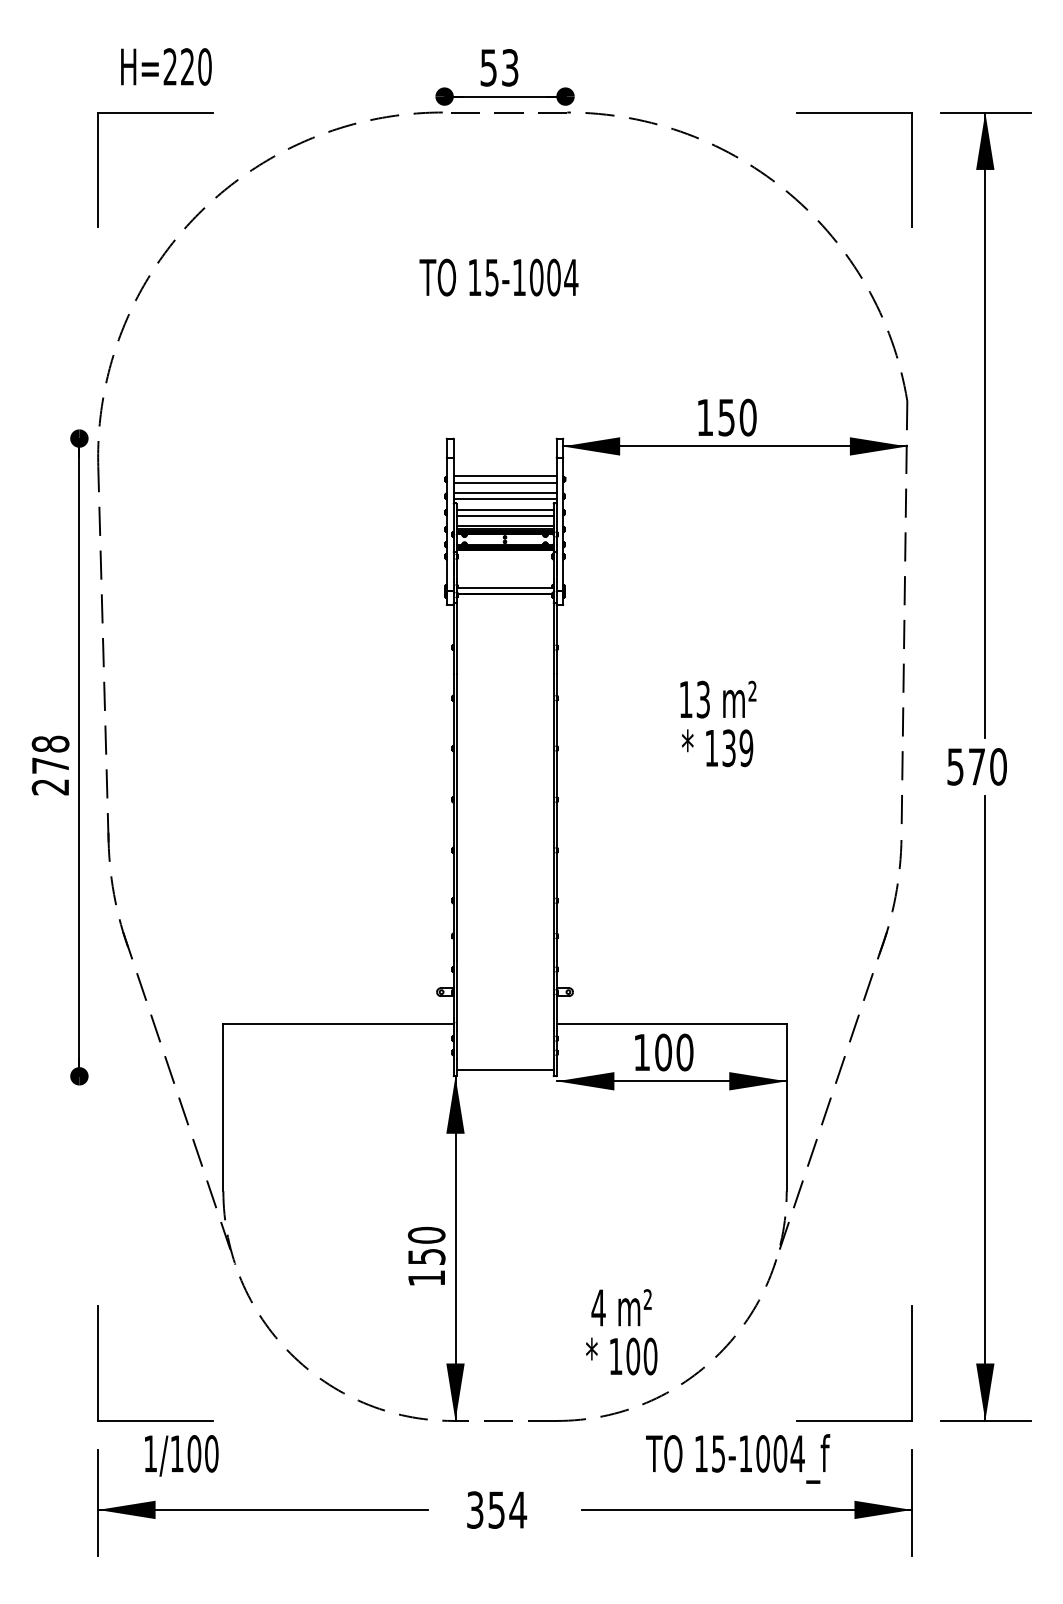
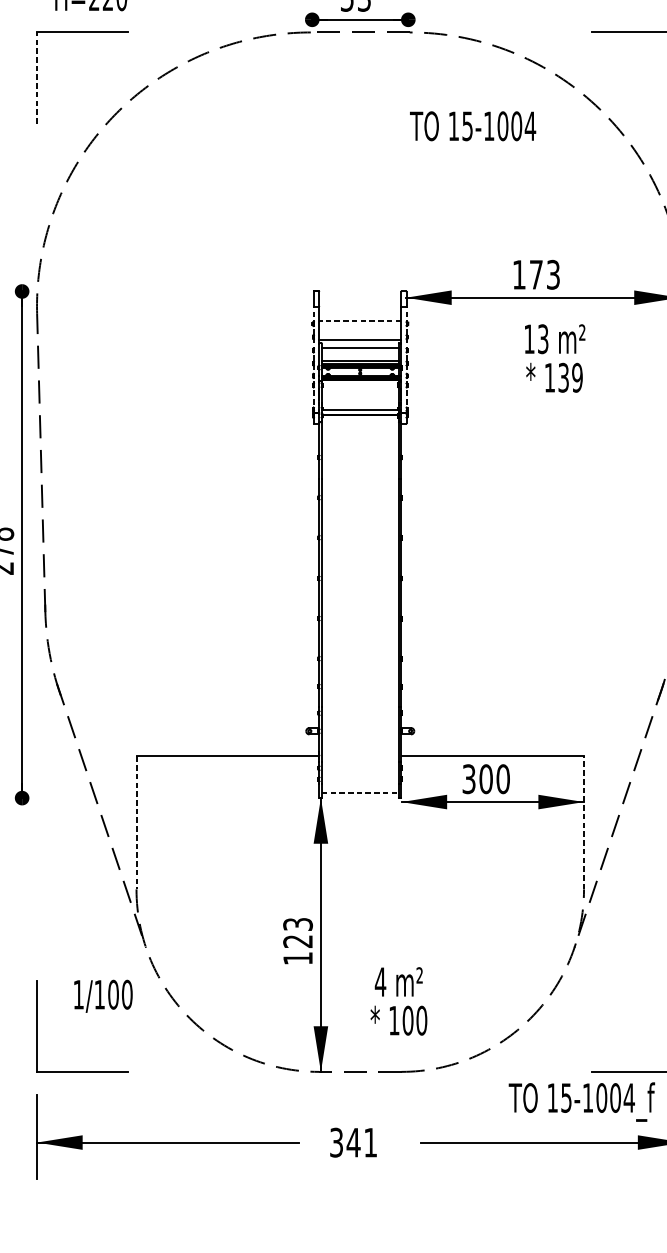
line: (98, 169) -> (37, 77), solid -> dashed
text: (498, 277) -> (472, 126), moved
text: (737, 417) -> (544, 274), 150 -> 173
line: (504, 476) -> (359, 321), solid -> dashed
line: (504, 482) -> (359, 326), removed
line: (504, 493) -> (359, 335), removed
line: (504, 515) -> (359, 352), removed
line: (446, 525) -> (313, 360), solid -> dashed
line: (563, 525) -> (406, 360), solid -> dashed
text: (718, 723) -> (555, 358), moved
text: (642, 1052) -> (469, 779), 100 -> 300
line: (505, 1069) -> (360, 792), solid -> dashed
line: (223, 1107) -> (136, 822), solid -> dashed
line: (786, 1107) -> (583, 822), solid -> dashed
text: (426, 1245) -> (297, 932), 150 -> 123
text: (621, 1332) -> (398, 1001), moved
text: (181, 1455) -> (103, 996), moved
text: (738, 1458) -> (582, 1101), moved
text: (507, 1509) -> (362, 1142), 354 -> 341

